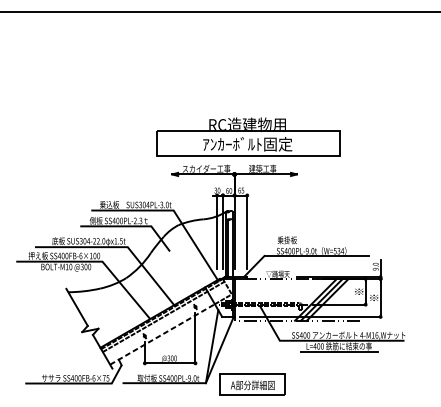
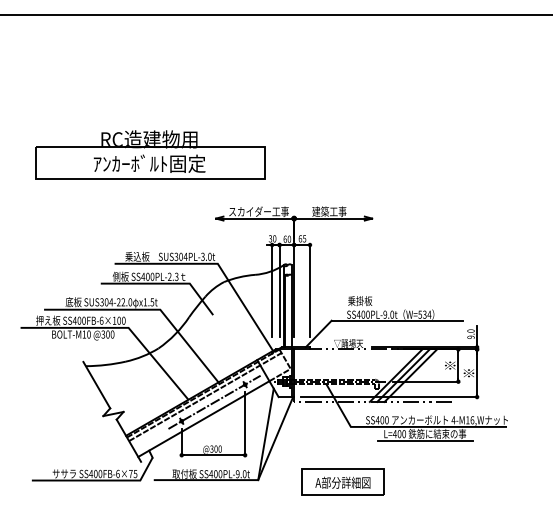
part: (248, 136) -> (150, 154), moved
line: (171, 320) -> (214, 401), added
line: (162, 334) -> (203, 419), dashed -> solid
part: (252, 384) -> (342, 481), moved

